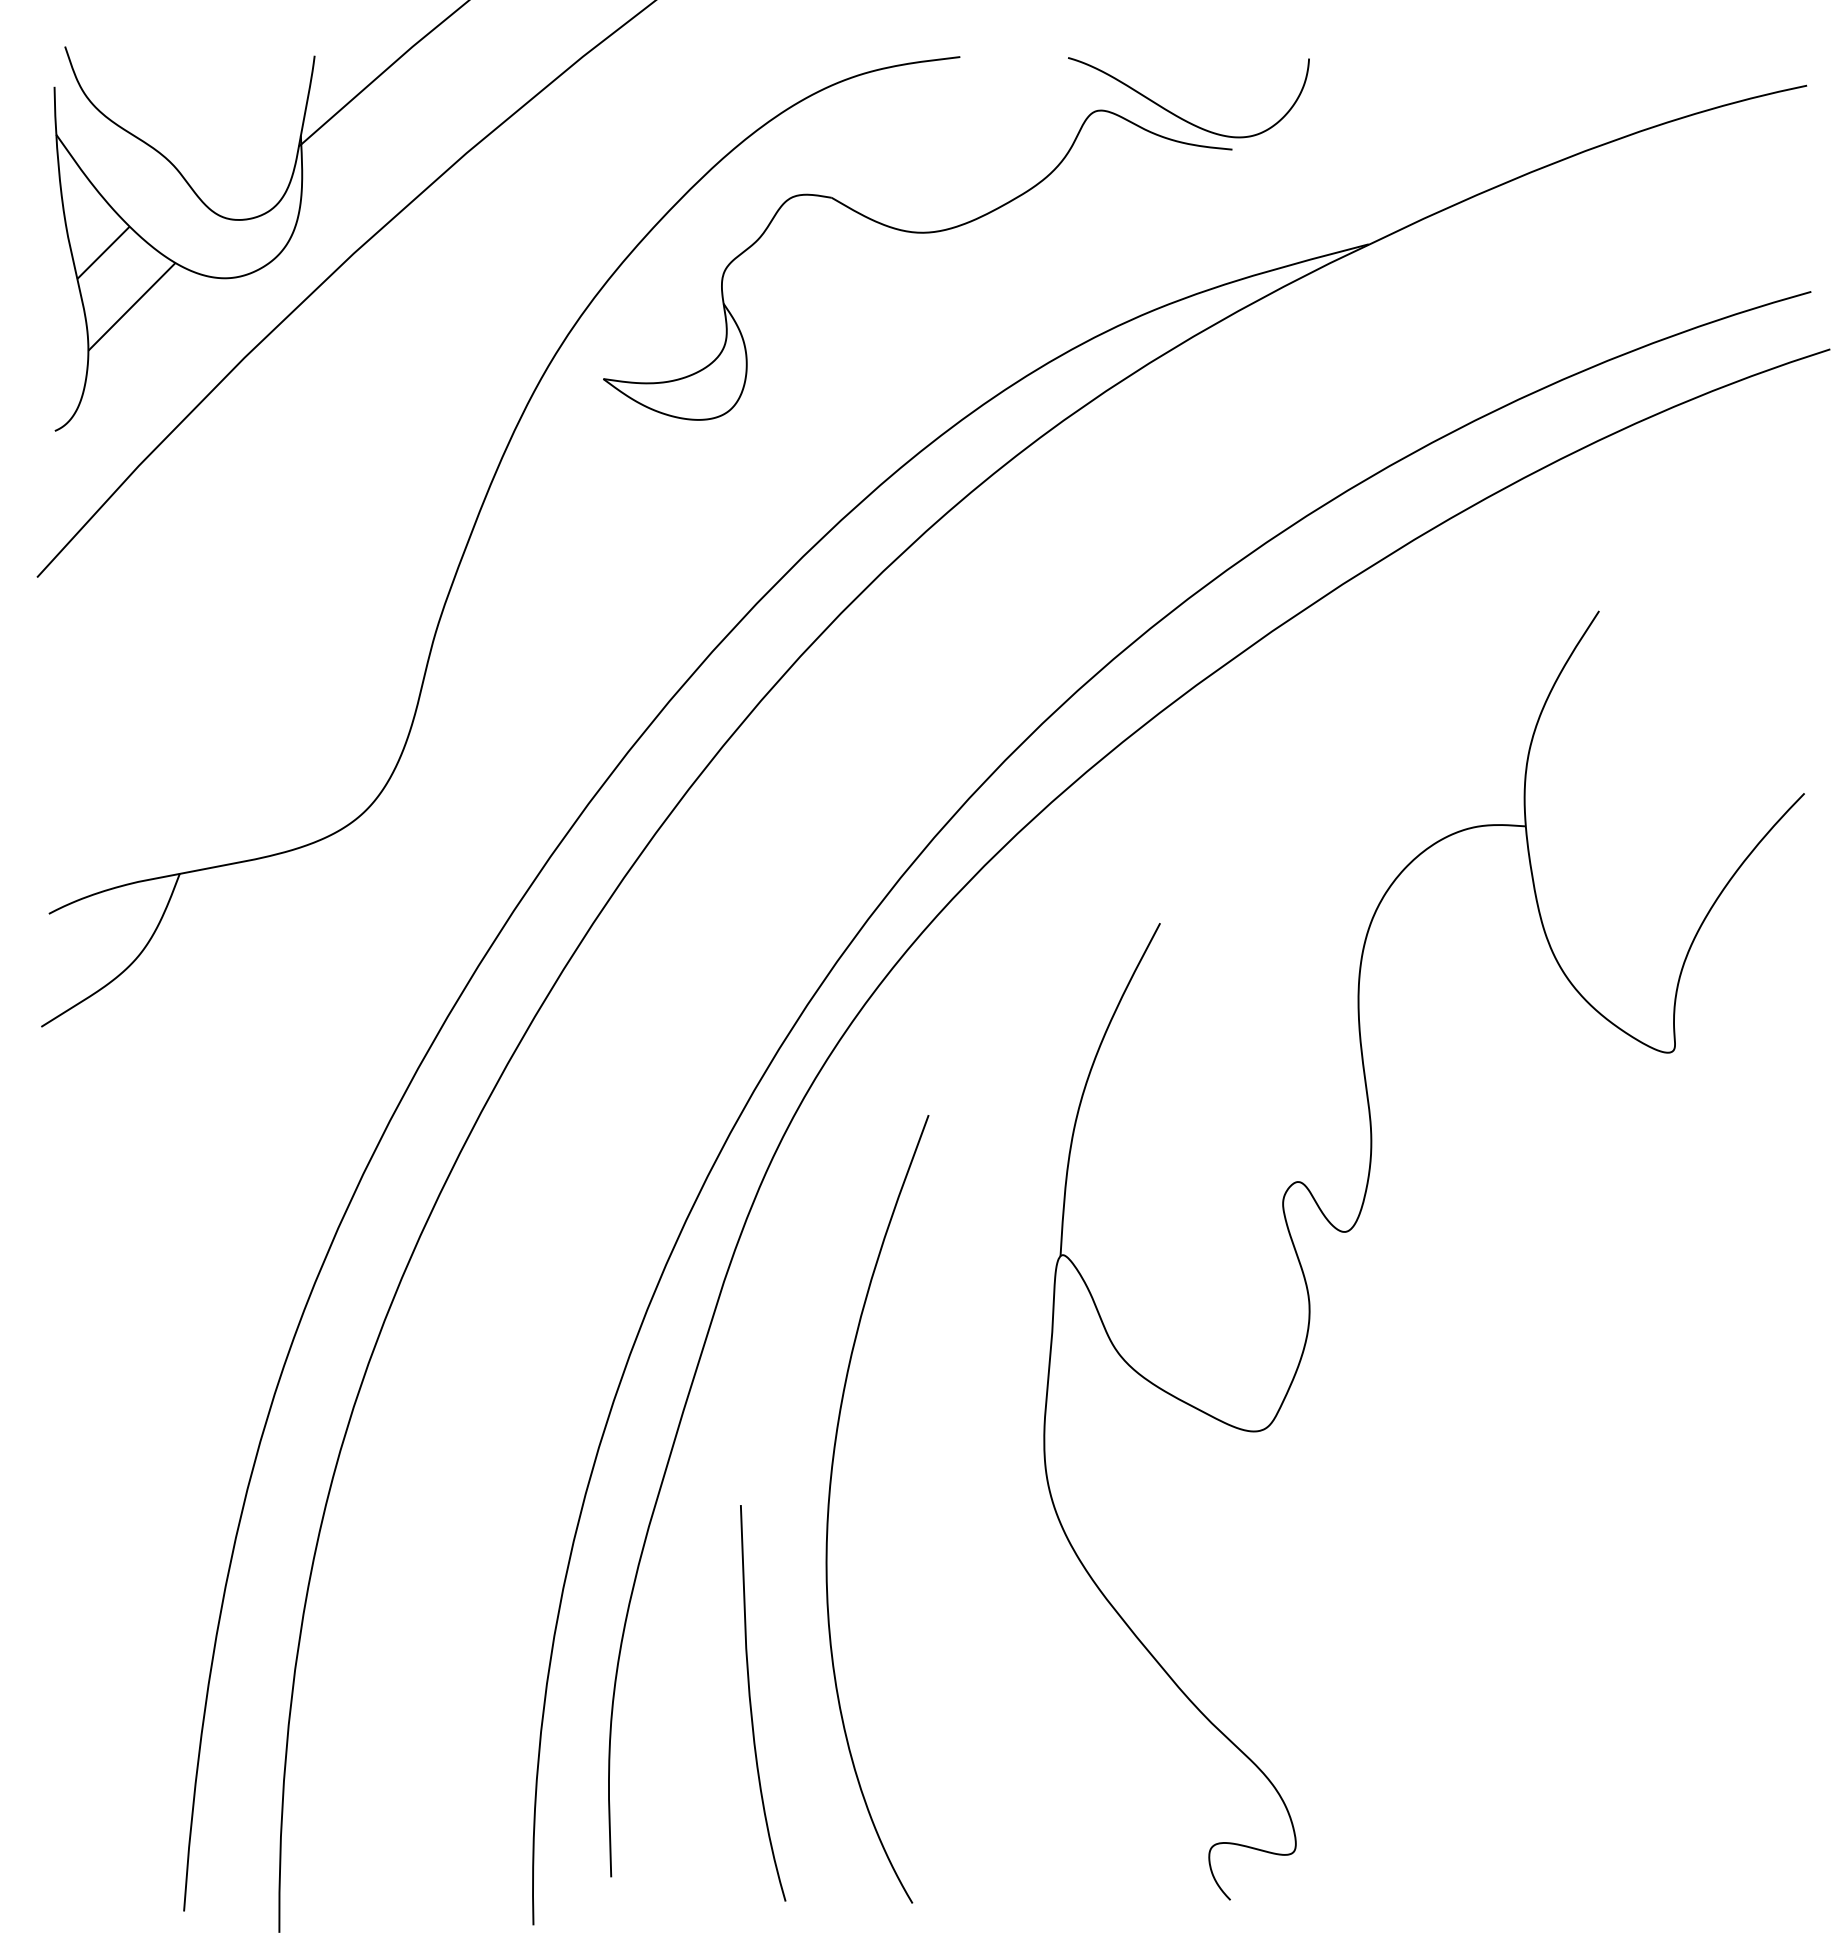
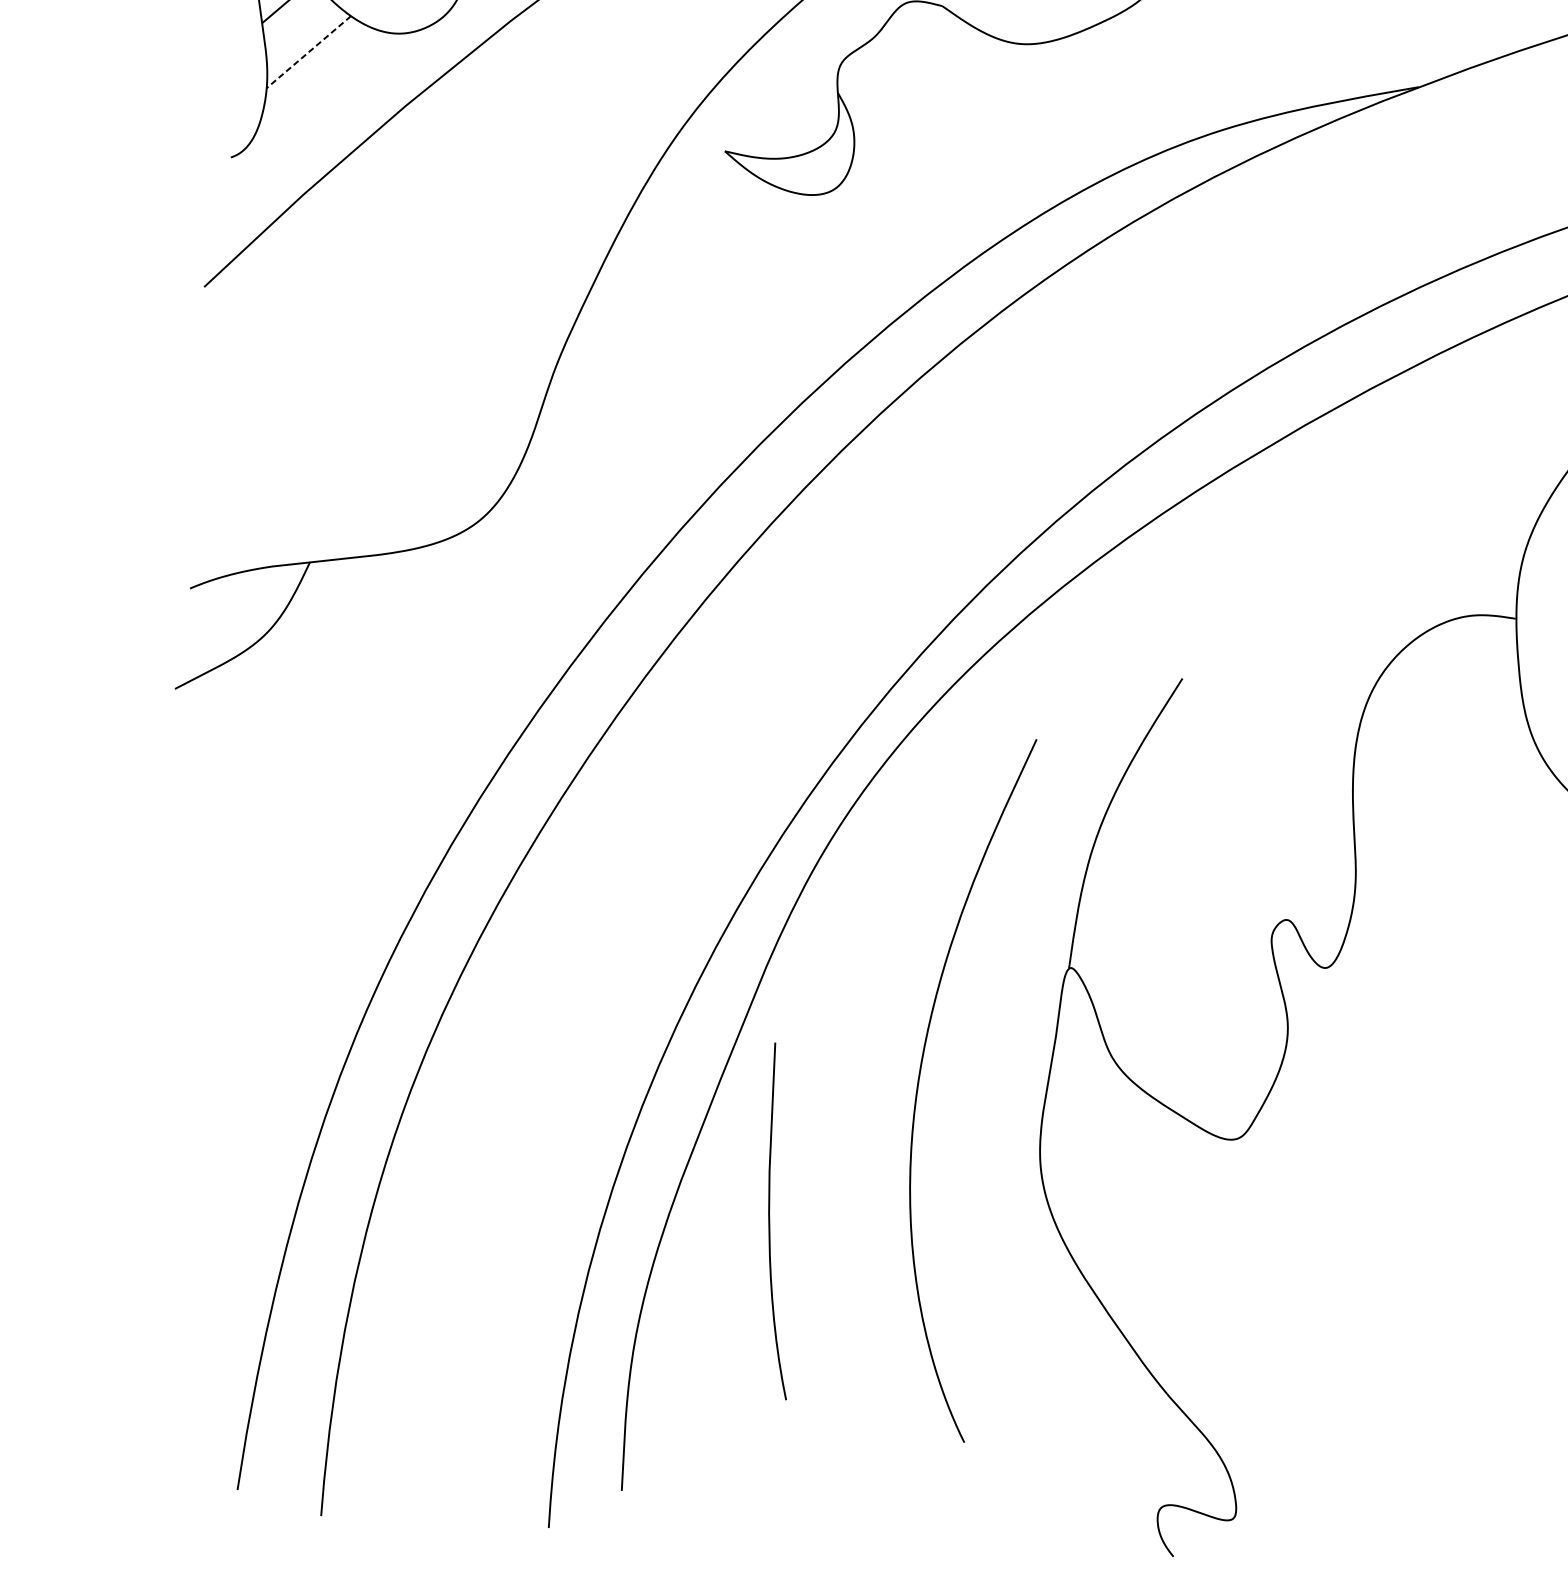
line: (131, 306) -> (308, 51), solid -> dashed
curve: (829, 1509) -> (919, 1084), moved
curve: (751, 1703) -> (770, 1220), moved

